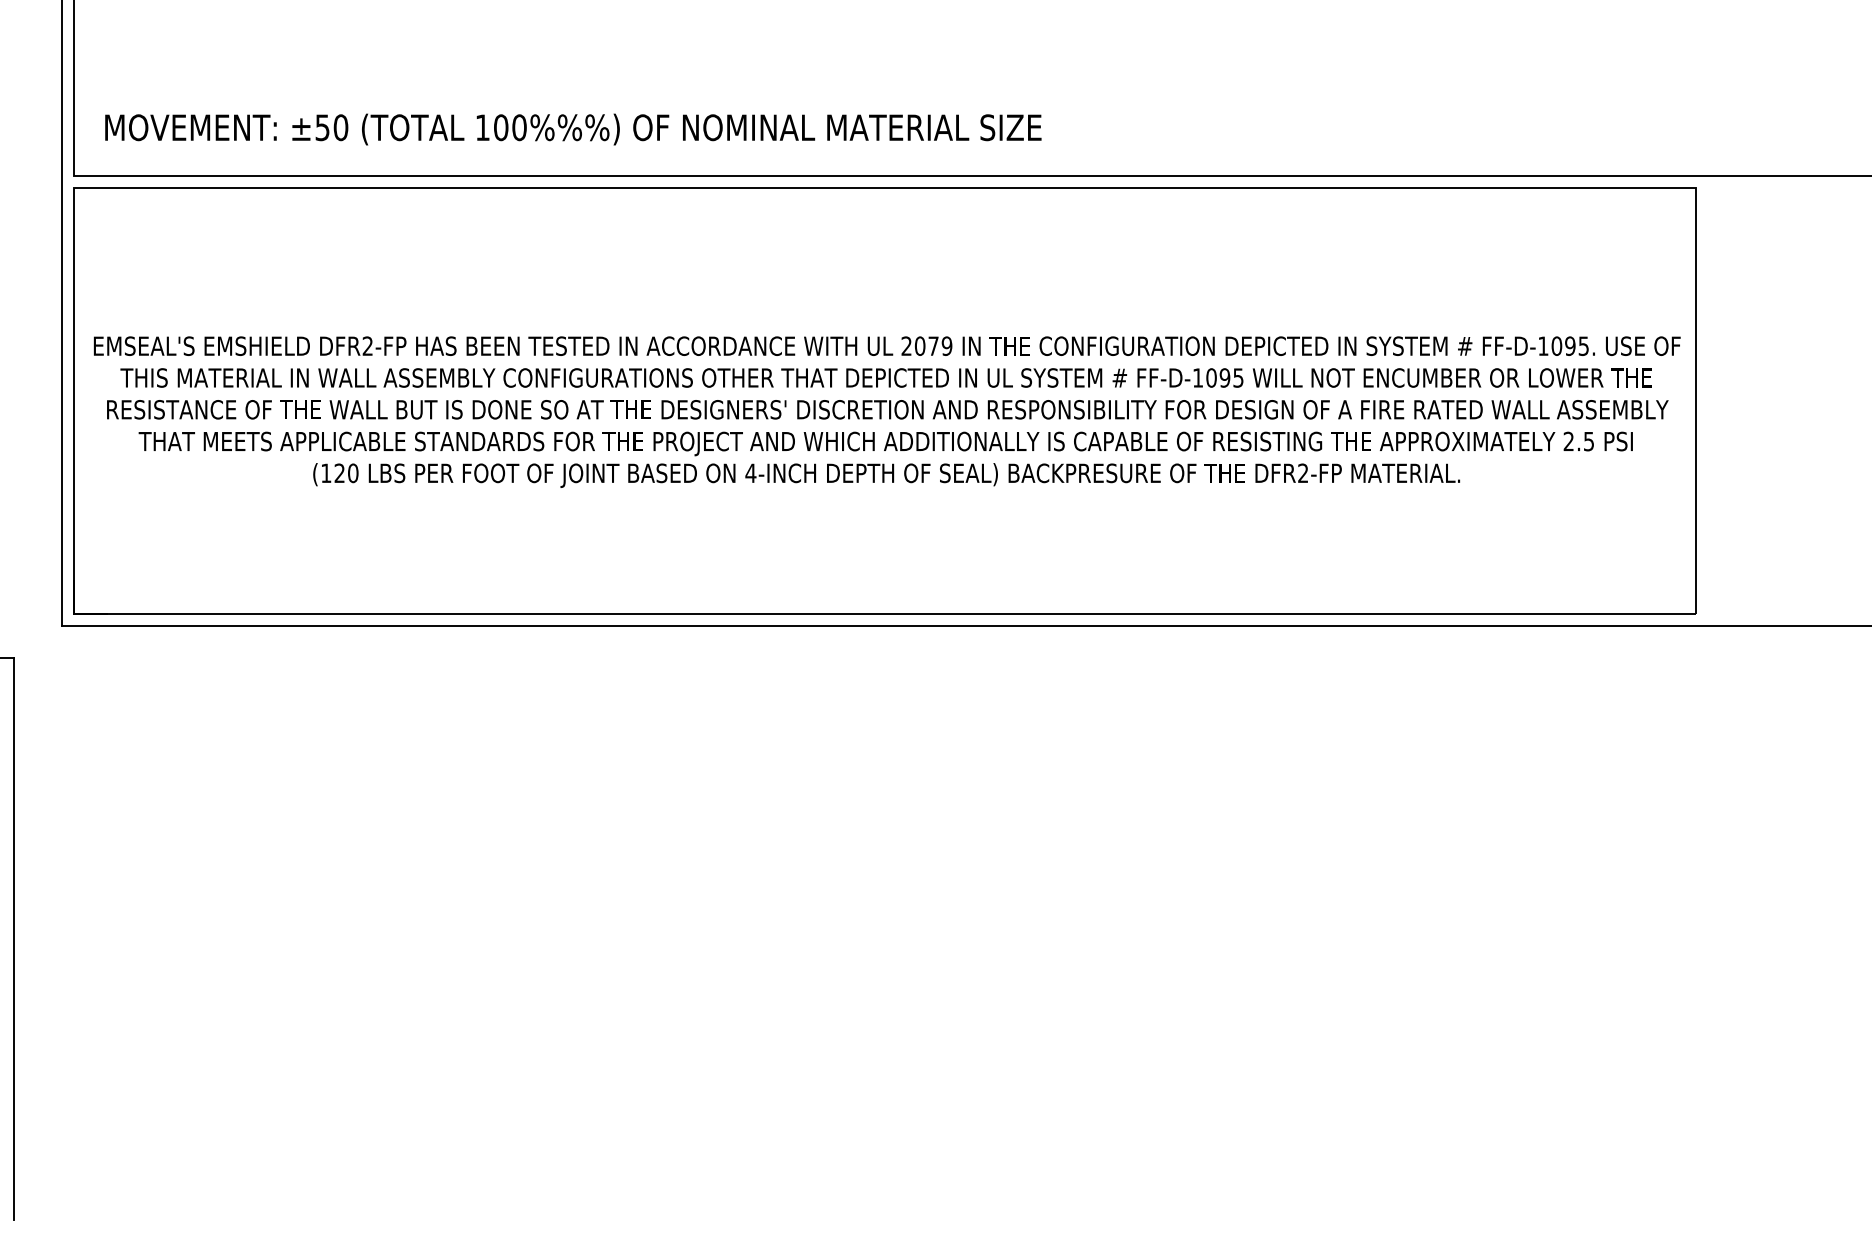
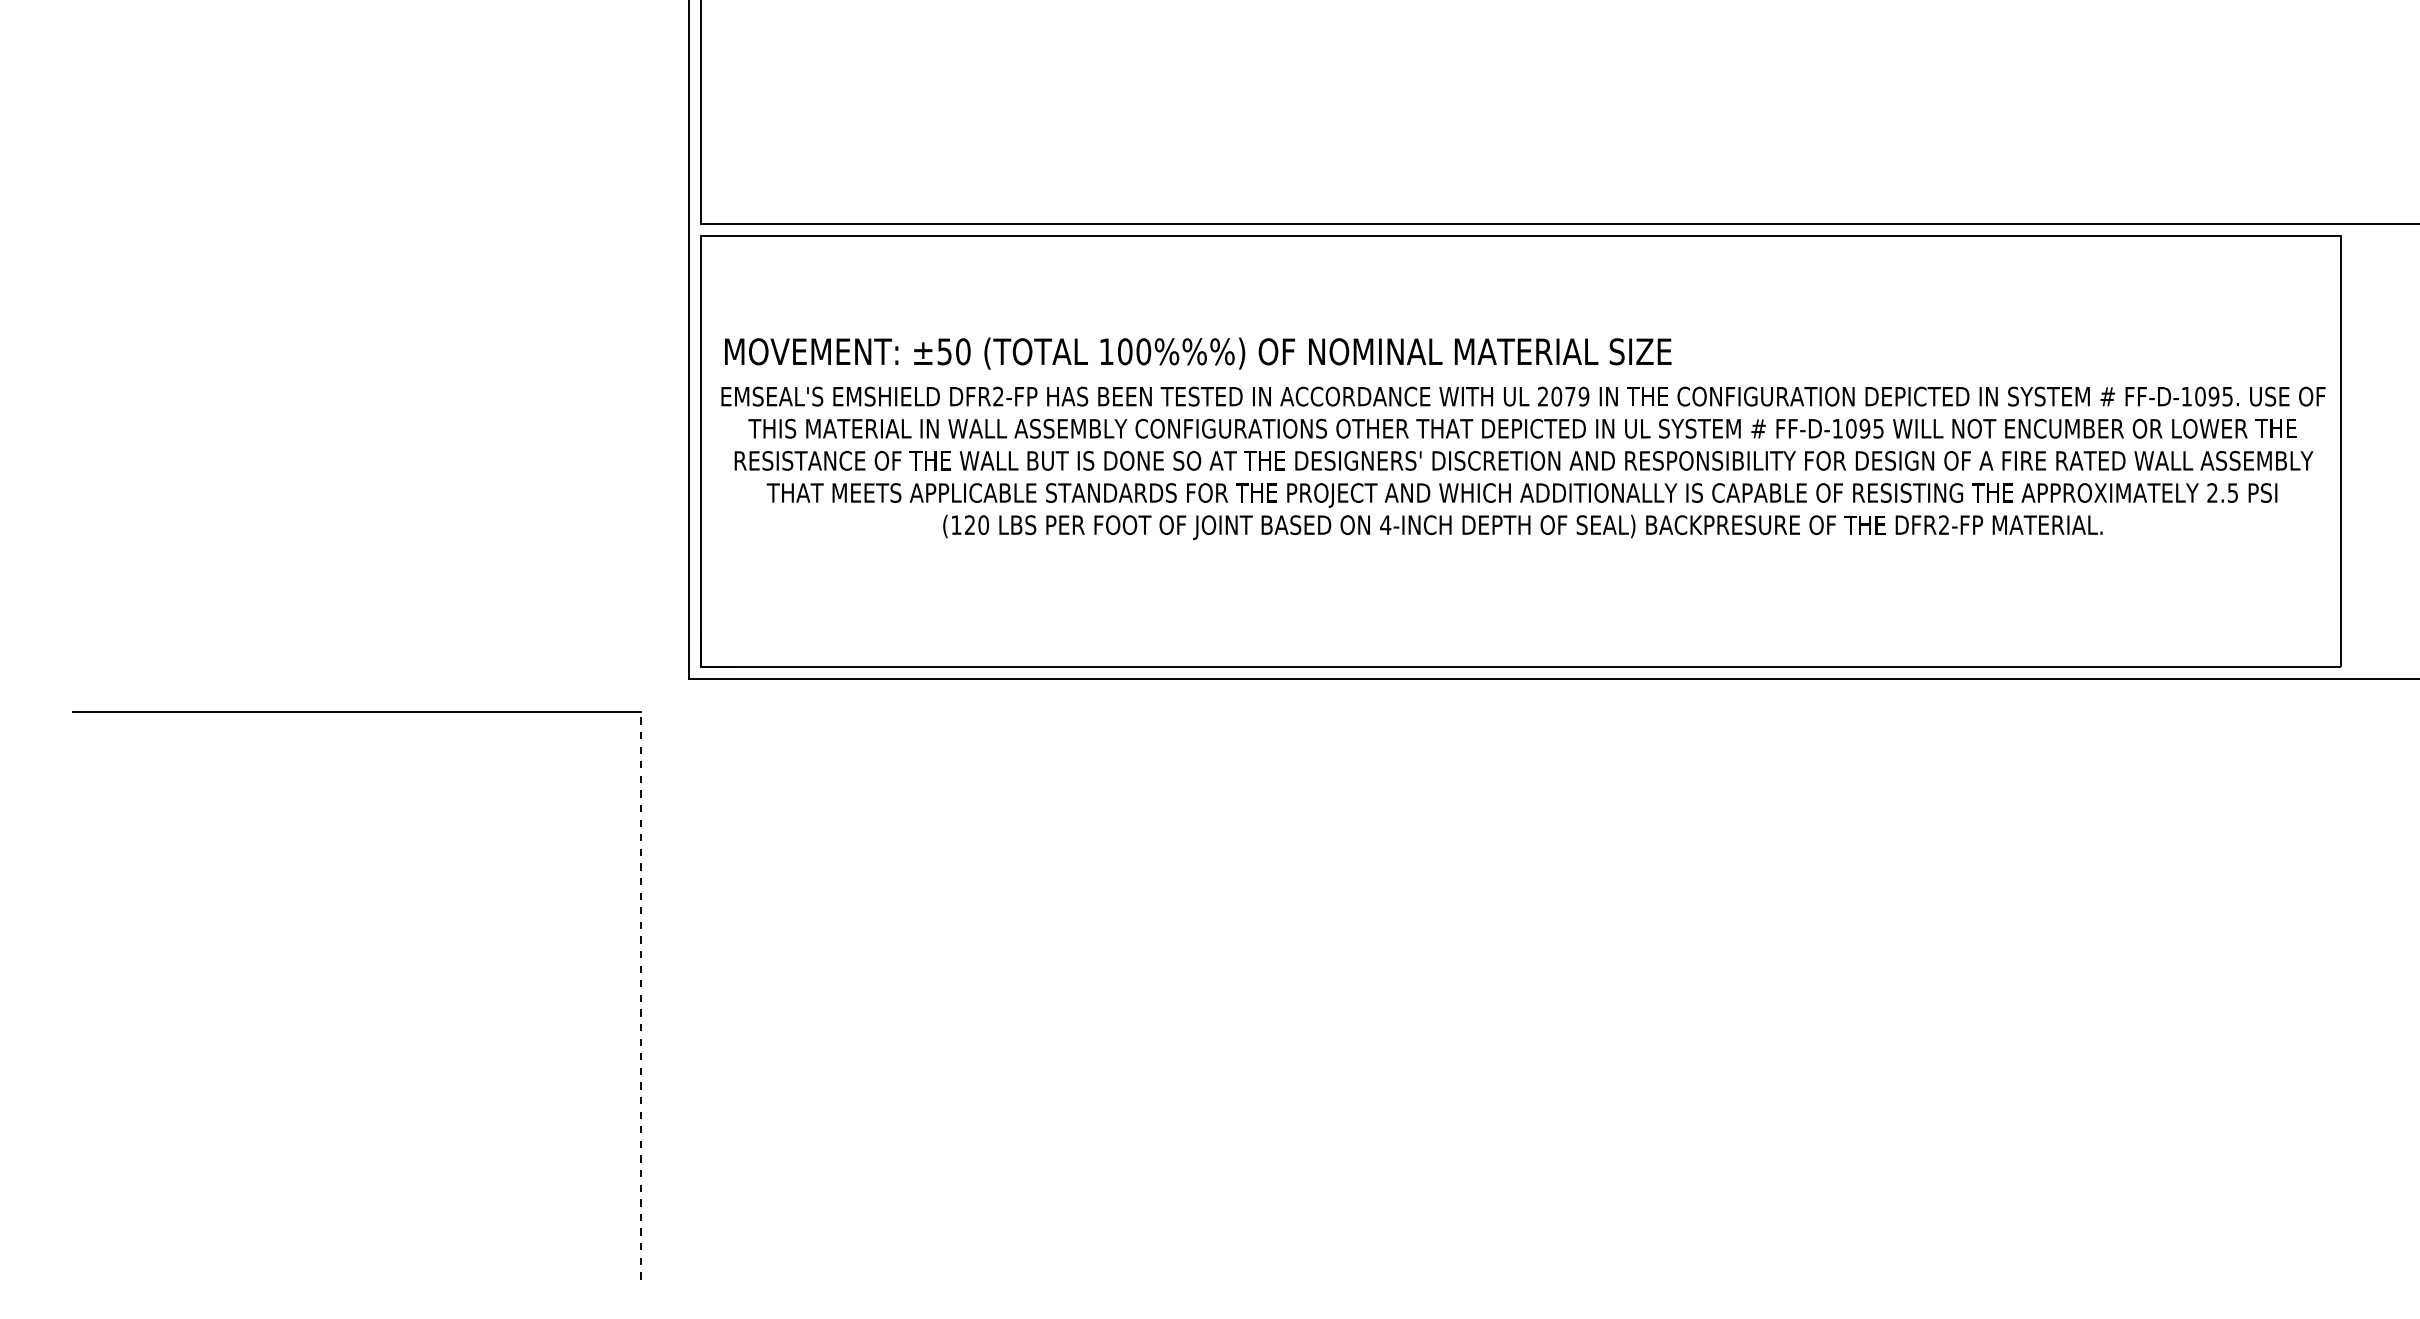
text: (573, 129) -> (1198, 353), moved
line: (13, 938) -> (640, 995), solid -> dashed

